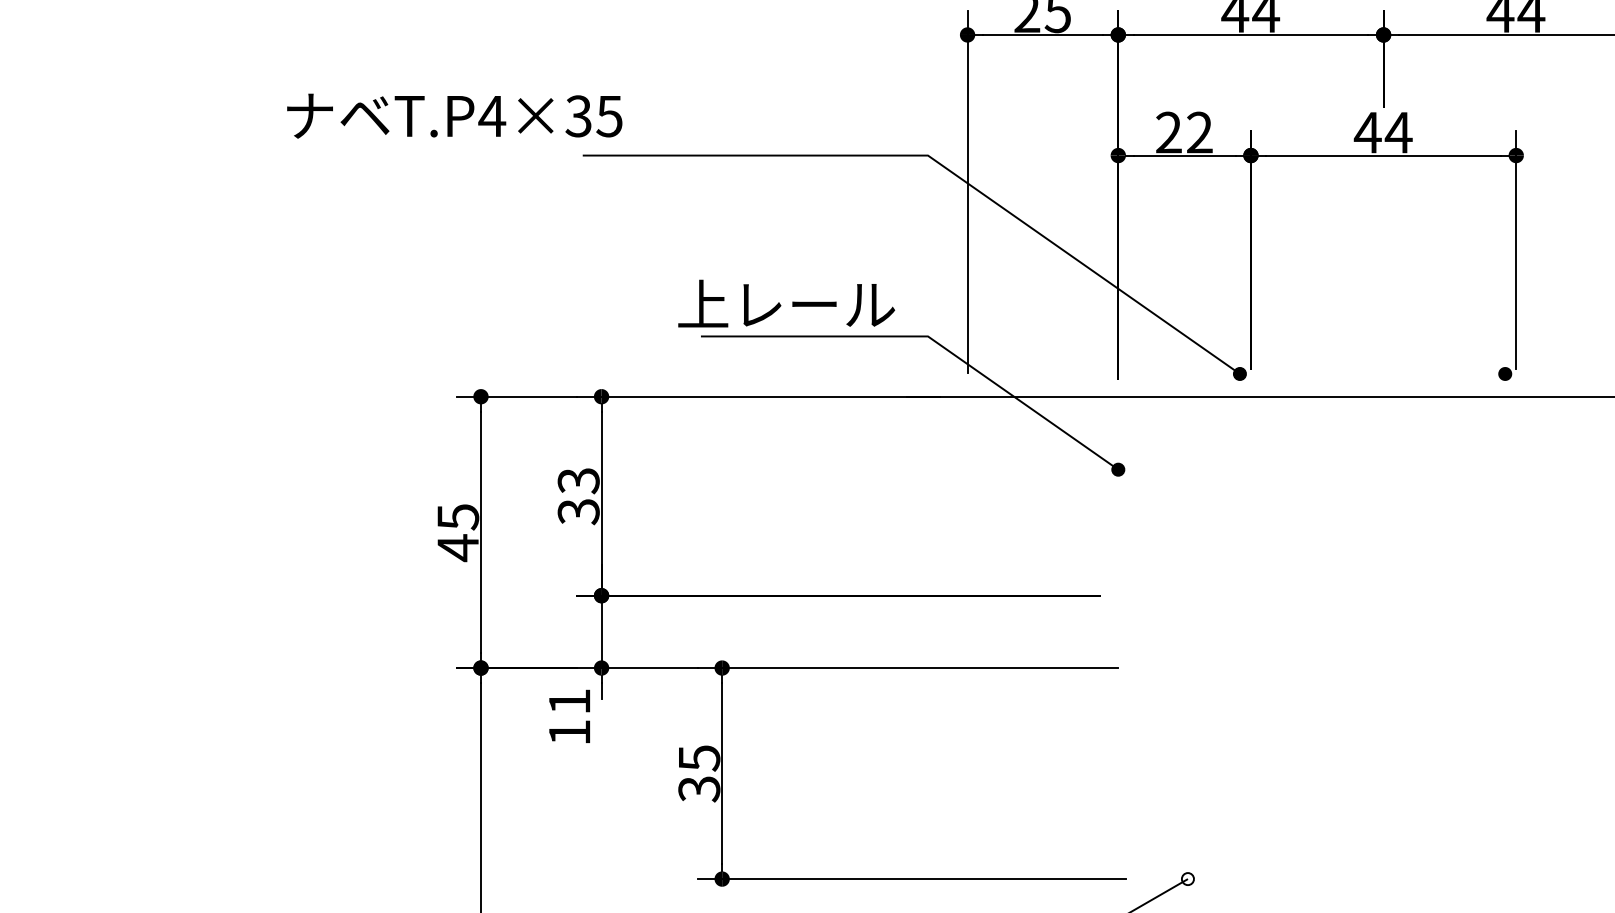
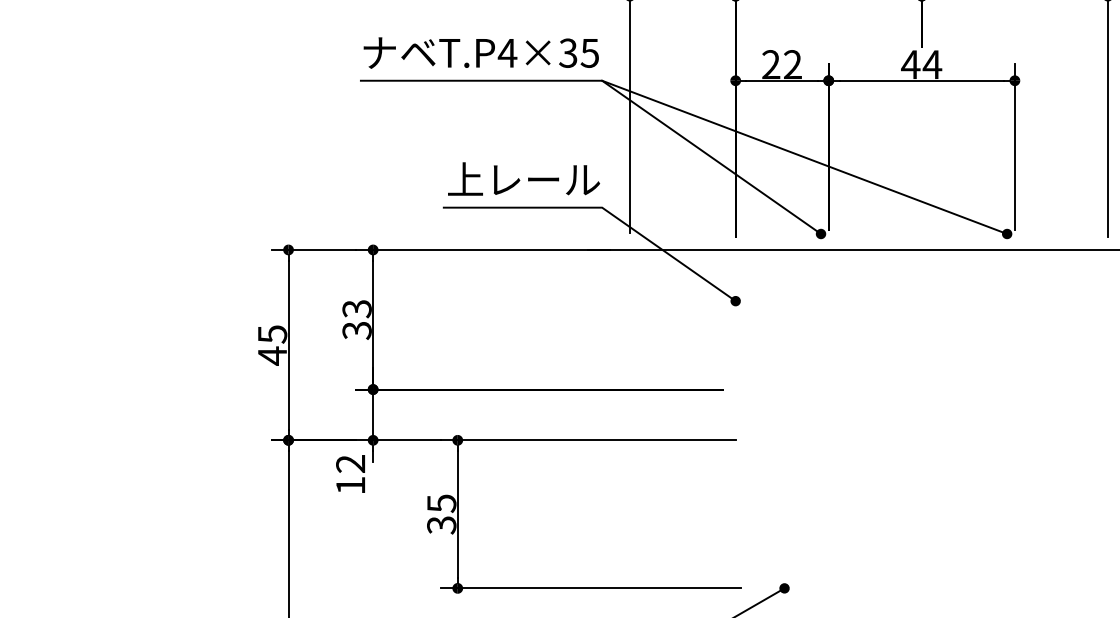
text: (454, 115) -> (481, 52), moved
line: (1216, 264) -> (804, 157), added
text: (786, 303) -> (523, 178), moved
text: (569, 701) -> (350, 463), 11 -> 12
fill: (1187, 879) -> (784, 588), added

